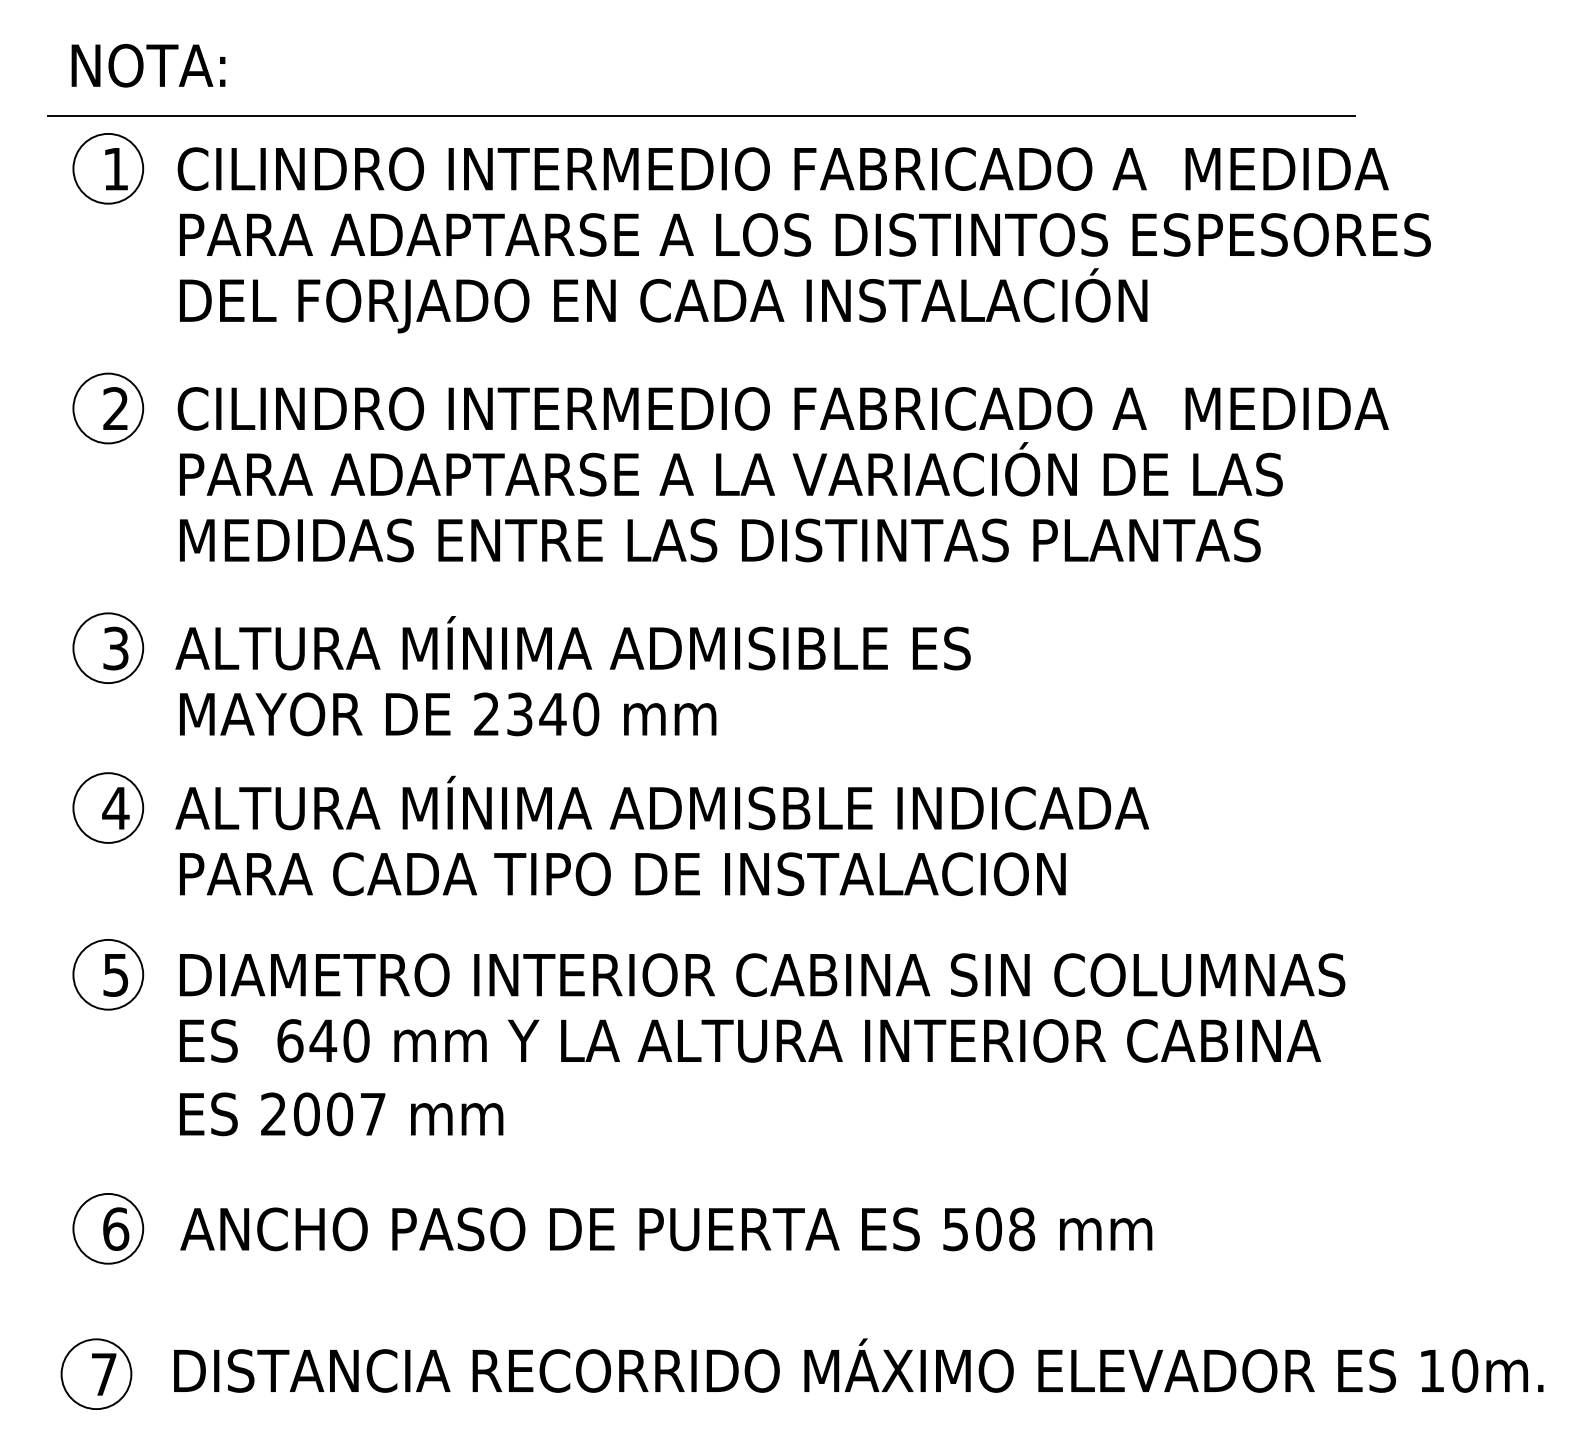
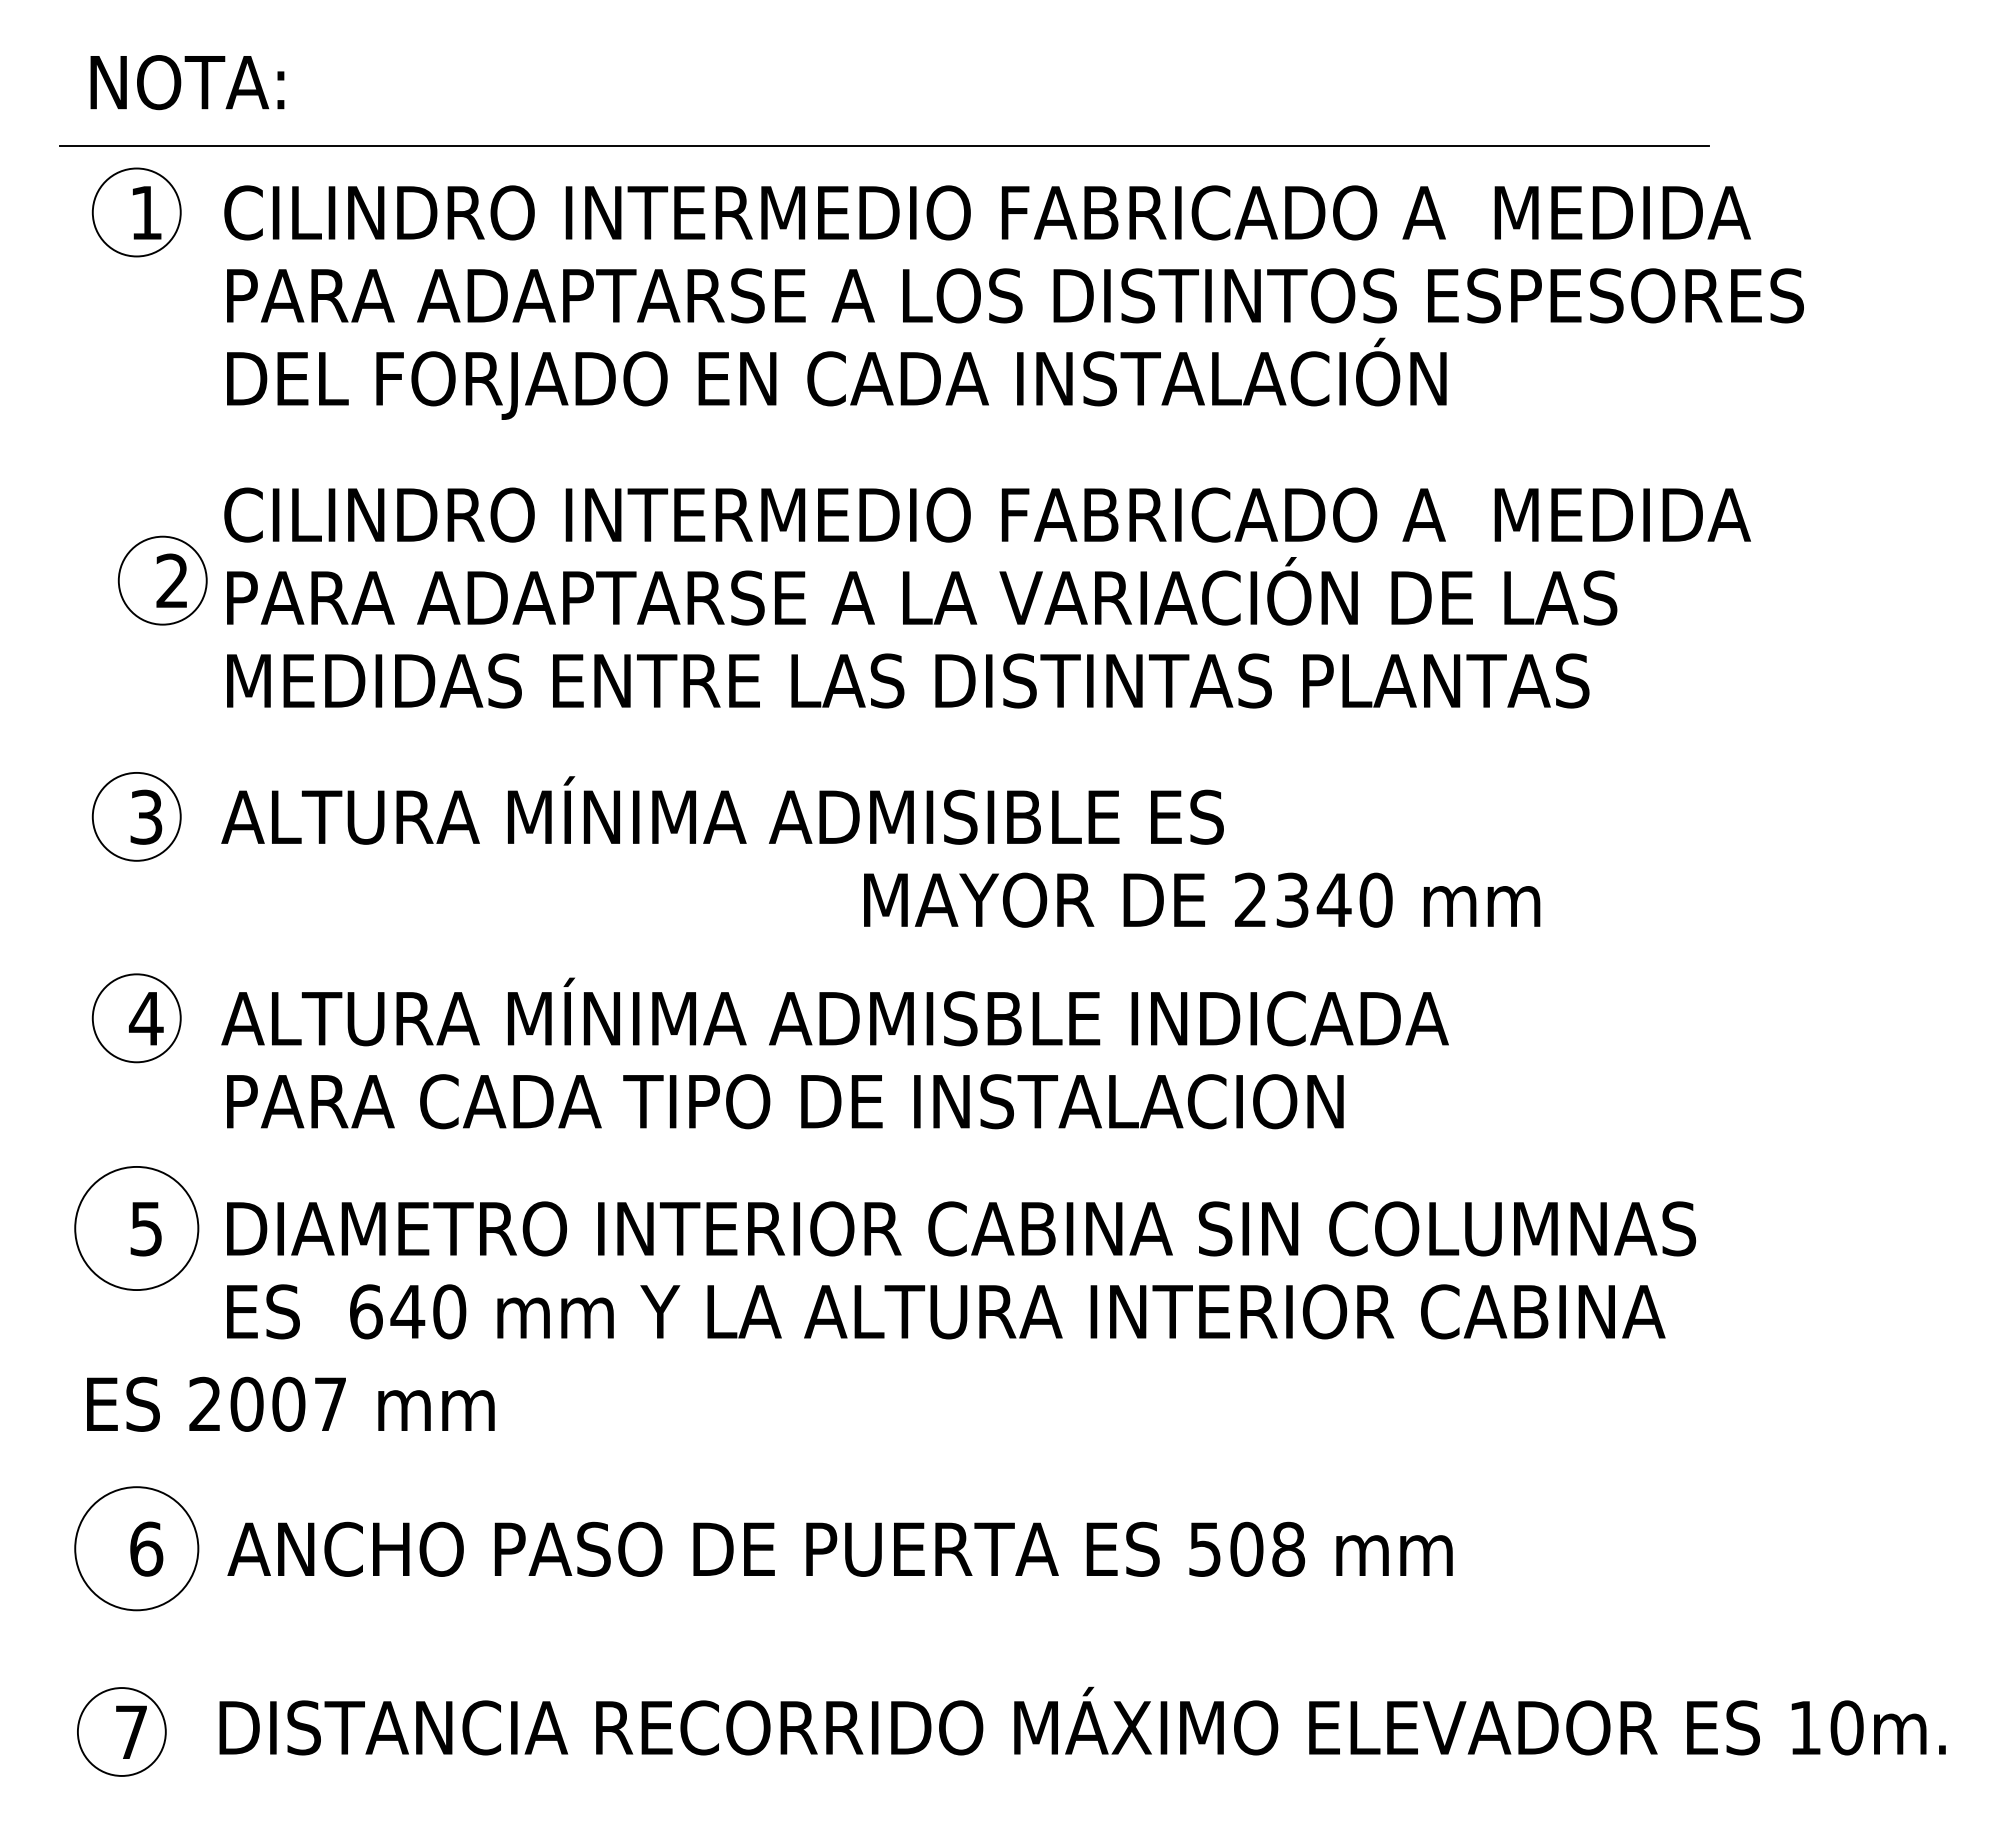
part: (108, 408) -> (162, 580), moved
text: (448, 713) -> (1202, 899), moved
circle: (108, 974) -> (136, 1228), size x1.4
text: (341, 1113) -> (290, 1403), moved
circle: (108, 1228) -> (136, 1548), size x1.4

